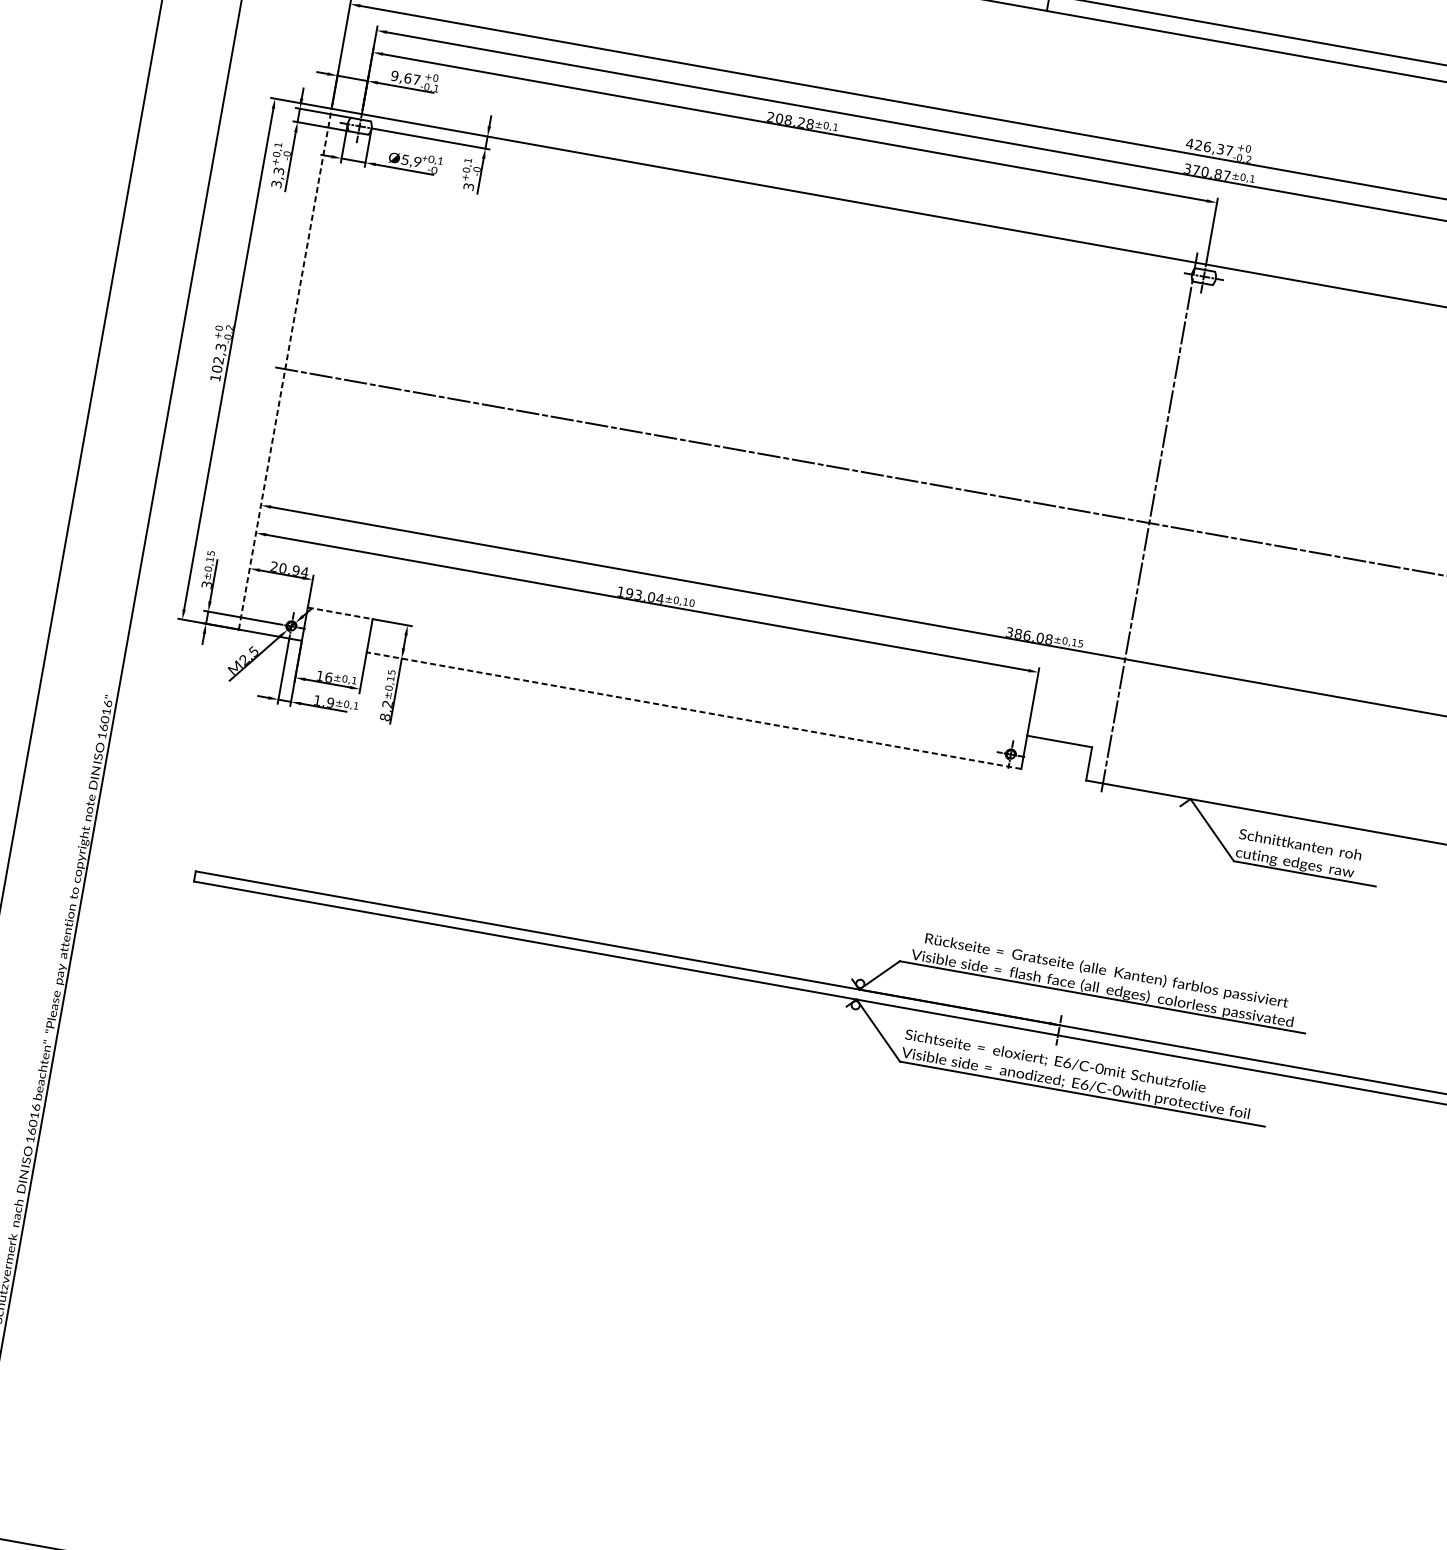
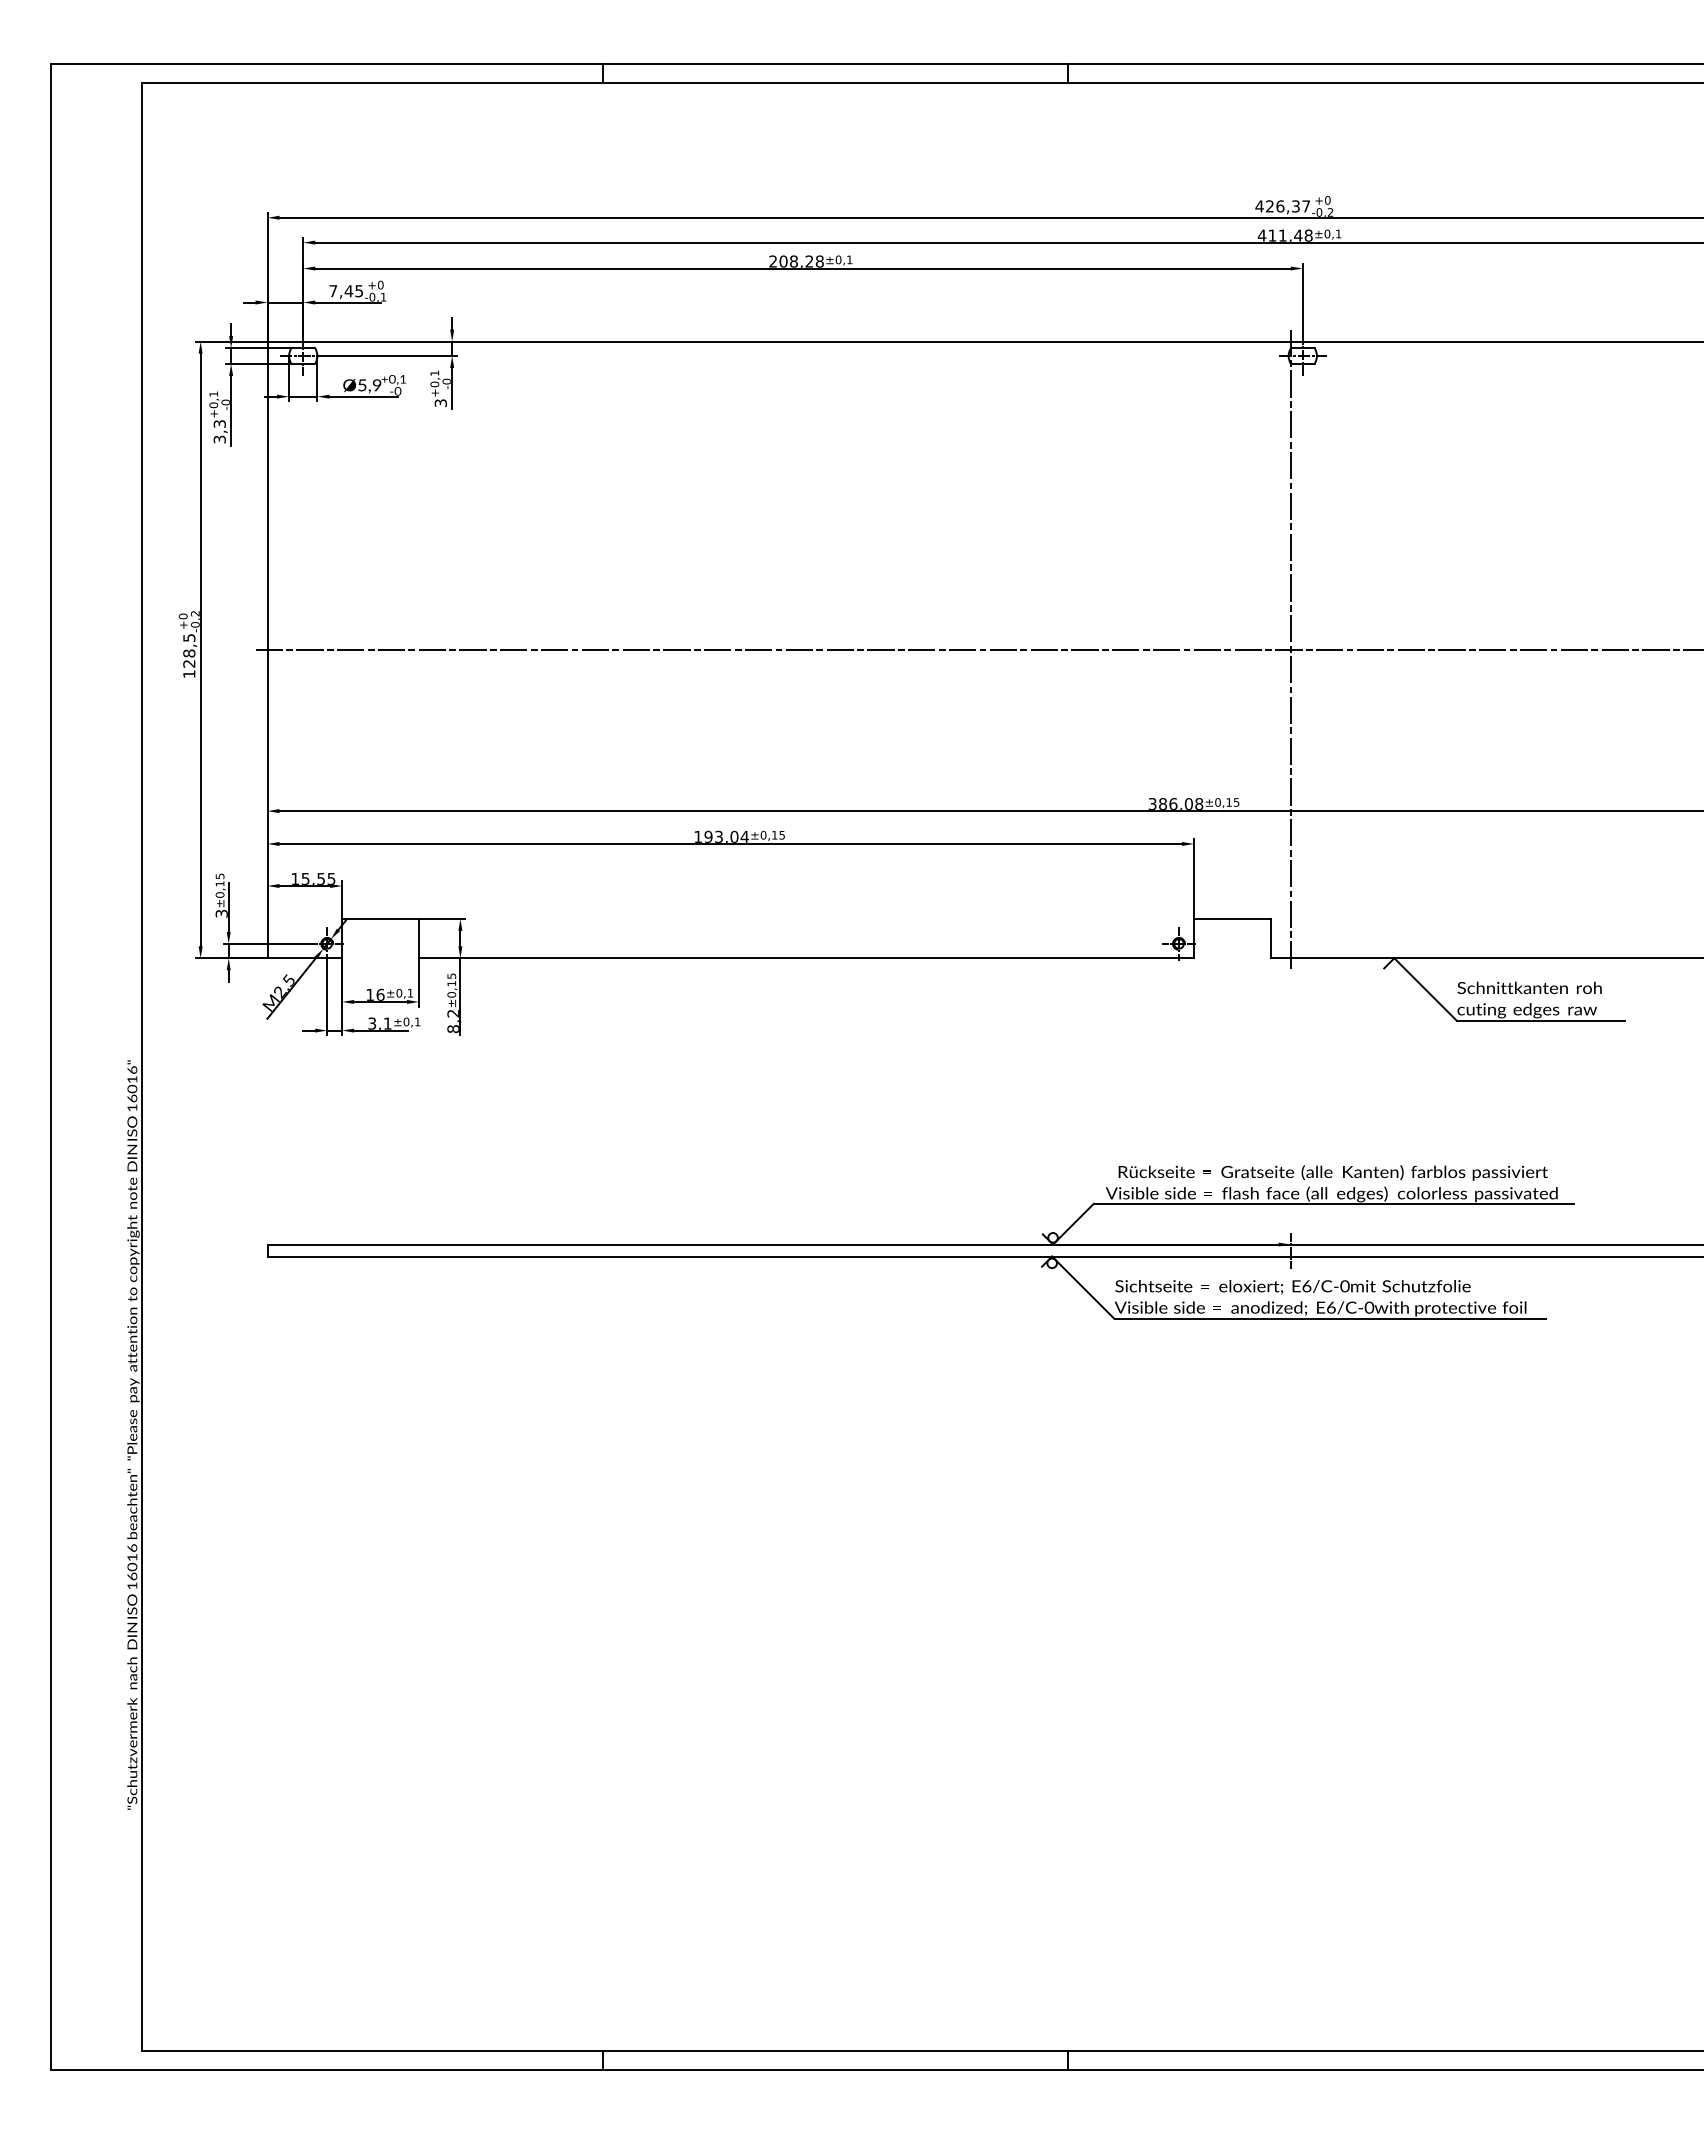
text: (405, 78) -> (345, 291), 9,67 -> 7,45
text: (1206, 172) -> (1284, 235), 370,87 -> 411,48
text: (219, 357) -> (189, 650), 102,3 -> 128,5
line: (285, 368) -> (267, 649), dashed -> solid
text: (289, 569) -> (313, 878), 20,94 -> 15,55
text: (692, 602) -> (782, 834), ±0,10 -> ±0,15
line: (341, 613) -> (381, 918), dashed -> solid
text: (323, 701) -> (379, 1023), 1,9 -> 3,1
line: (693, 710) -> (805, 958), dashed -> solid

